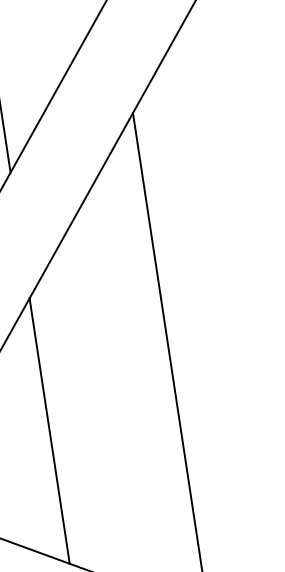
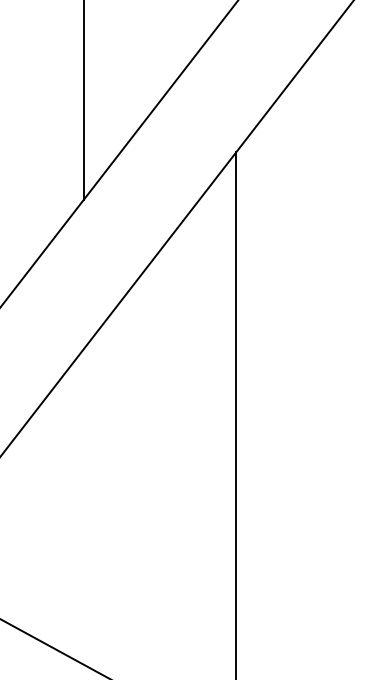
line: (49, 430) -> (83, 506), removed

